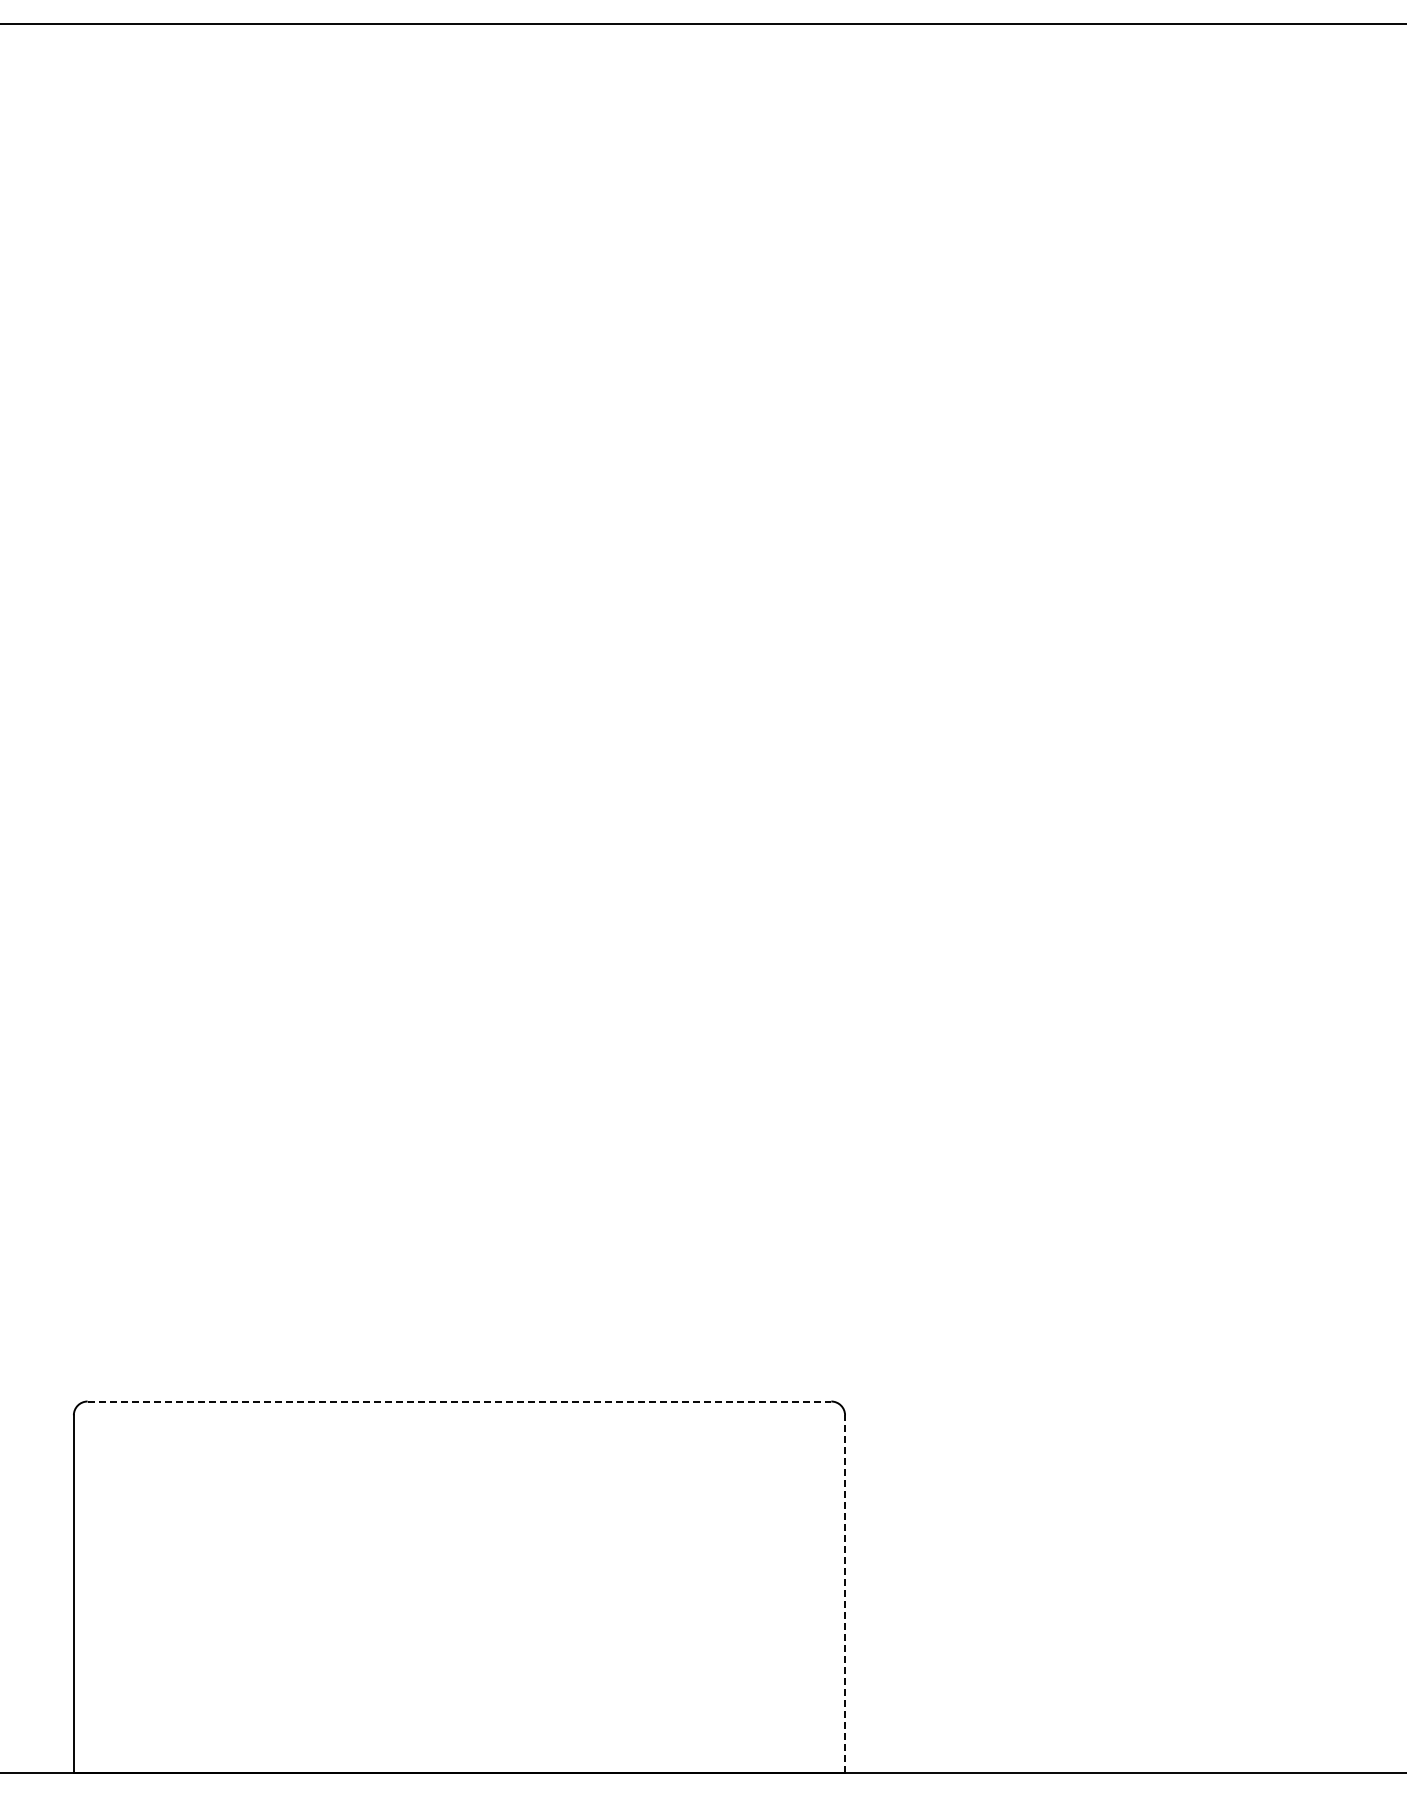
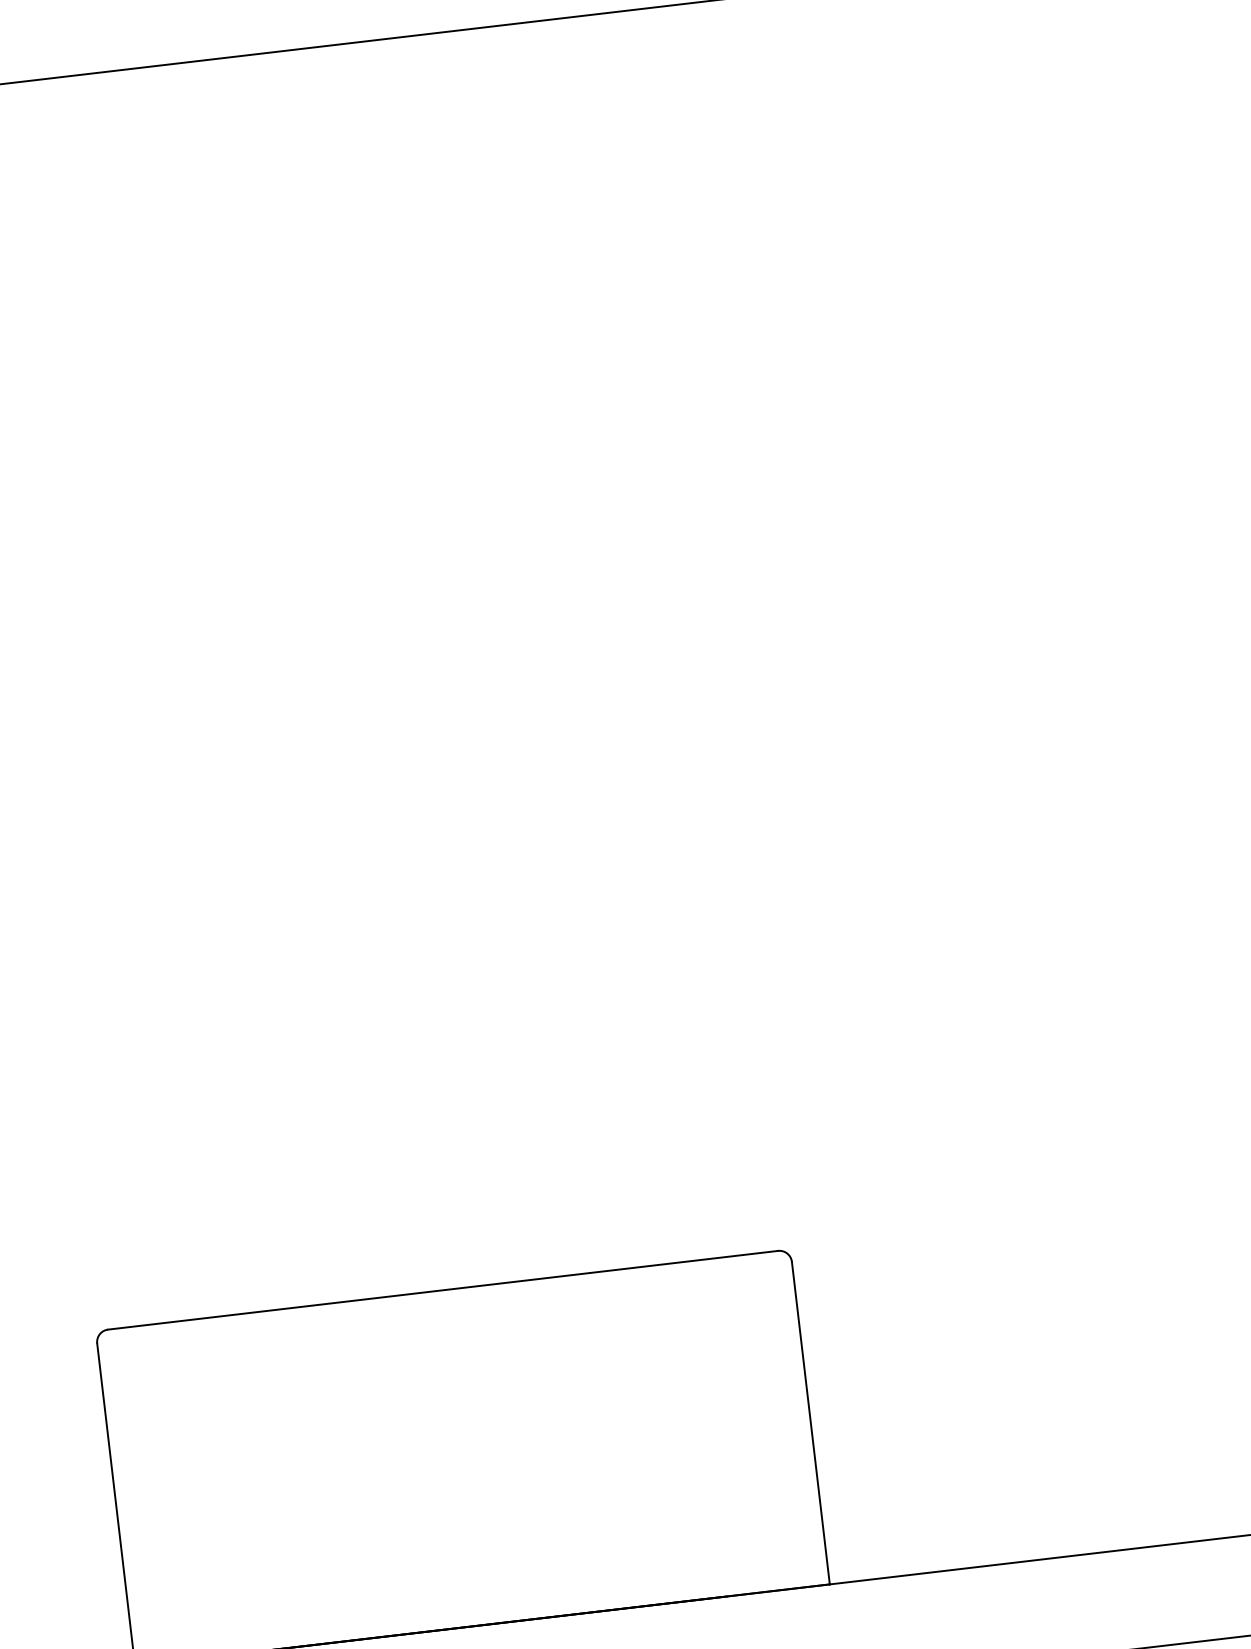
line: (459, 1401) -> (443, 1290), dashed -> solid
line: (845, 1593) -> (811, 1422), dashed -> solid

